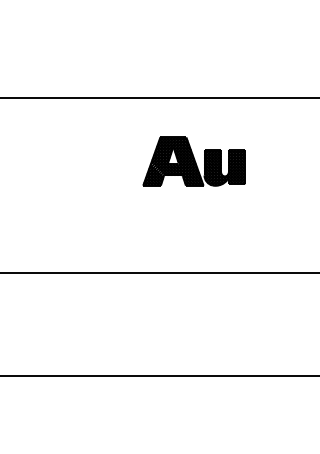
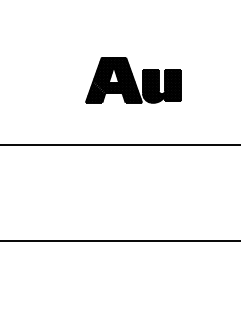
part: (193, 161) -> (132, 80), moved

